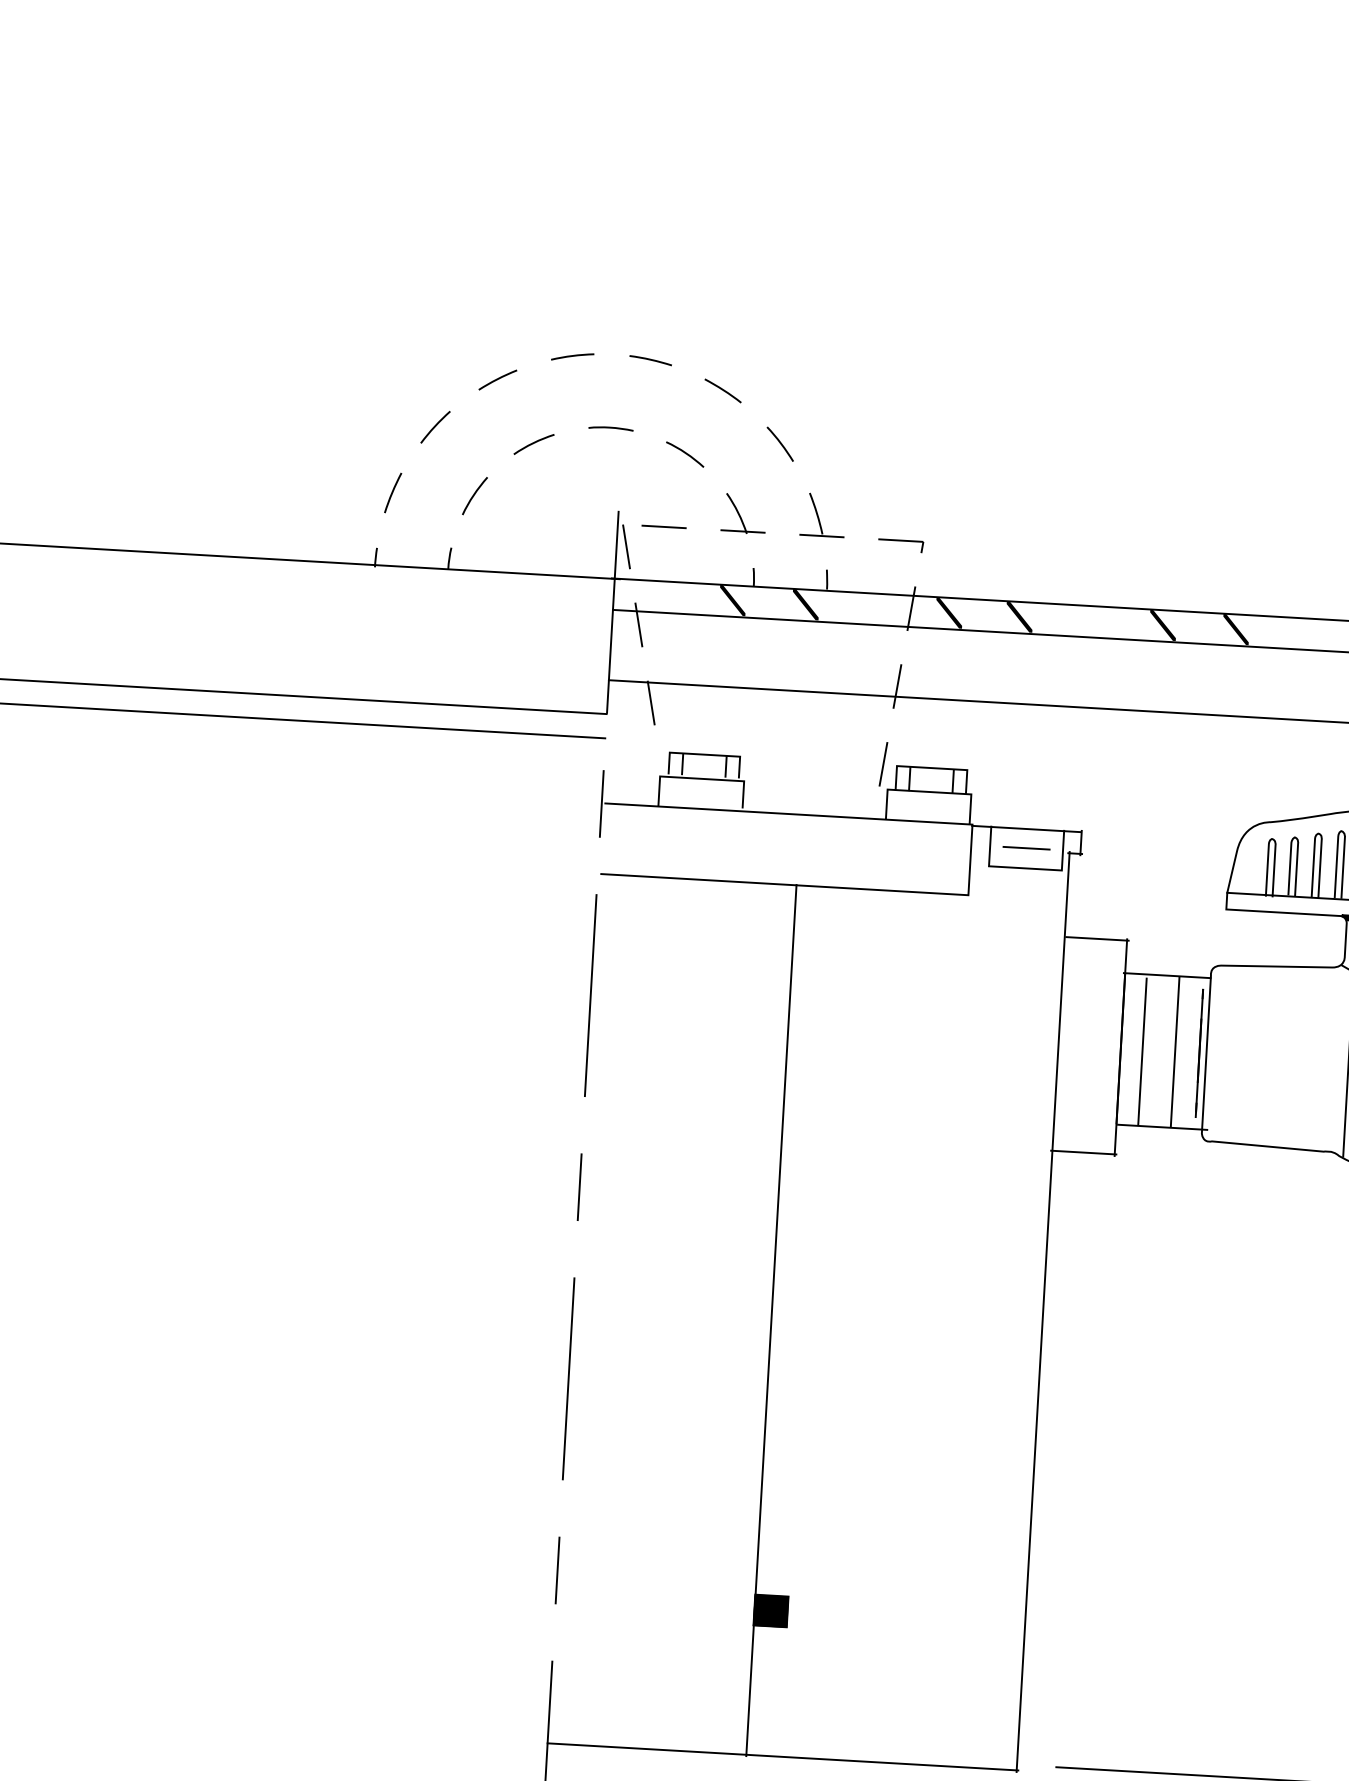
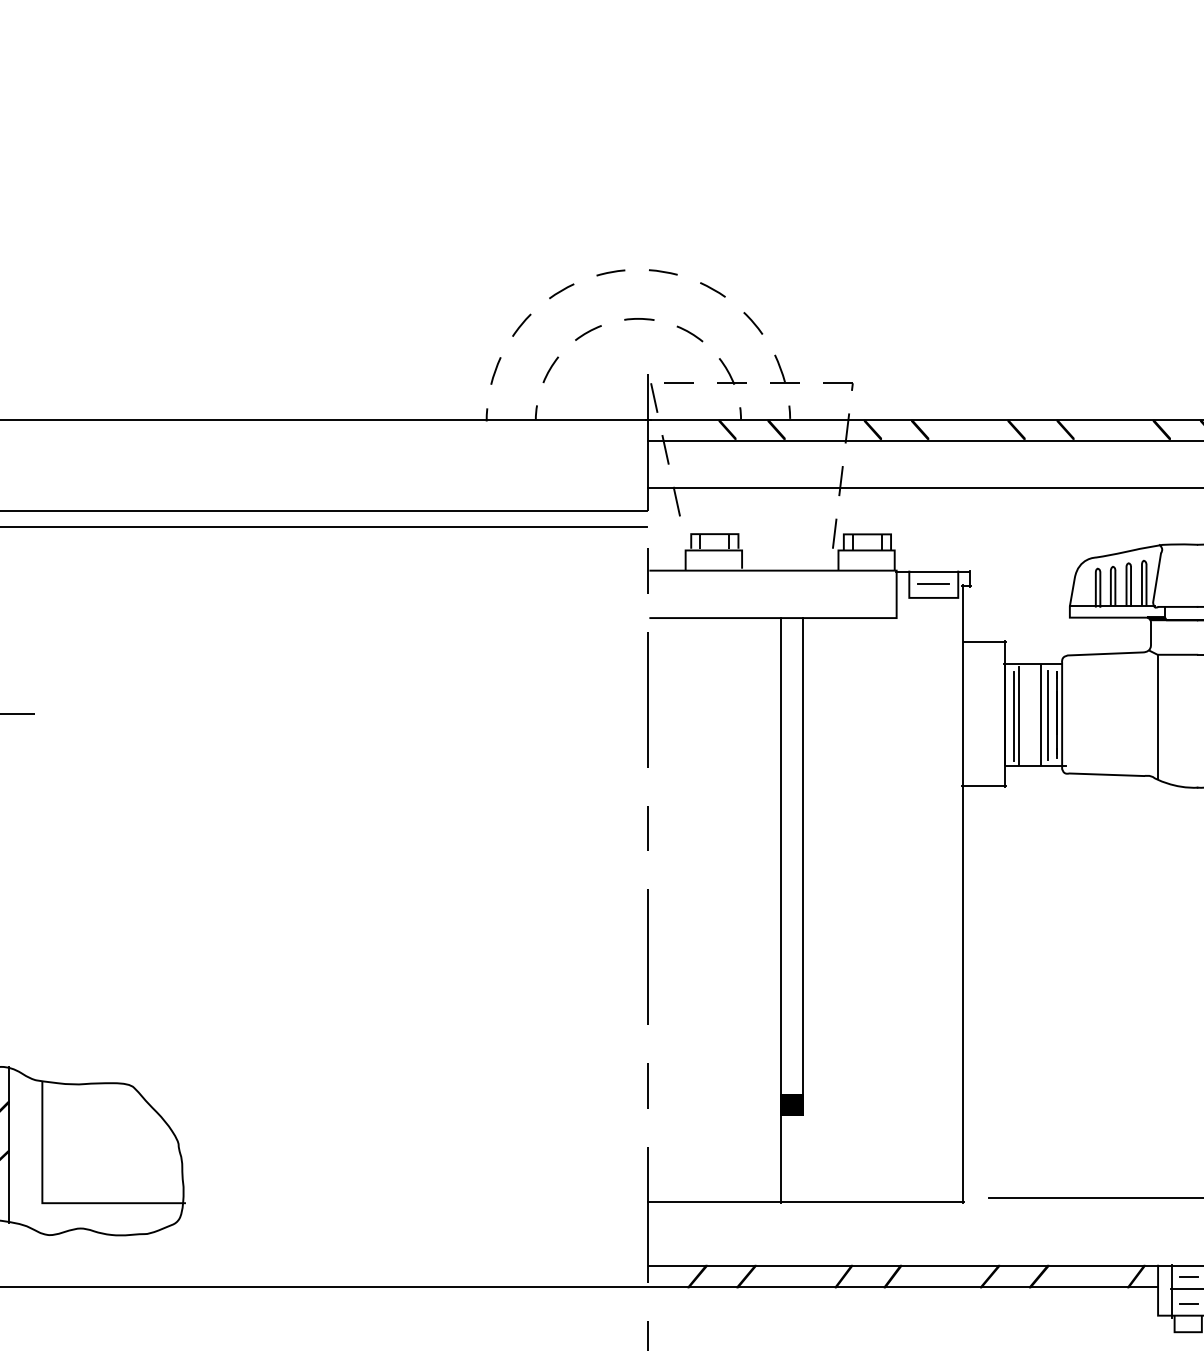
line: (1133, 1051) -> (1013, 716), added
line: (1186, 1051) -> (1048, 714), added
line: (808, 1255) -> (803, 865), added

